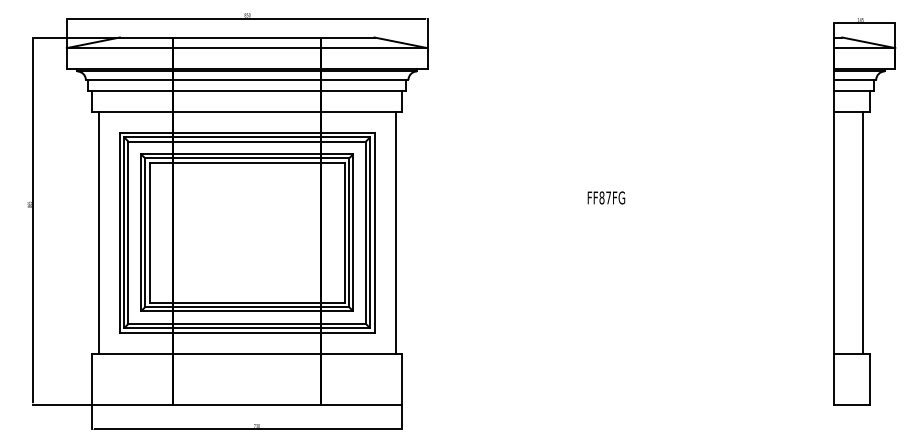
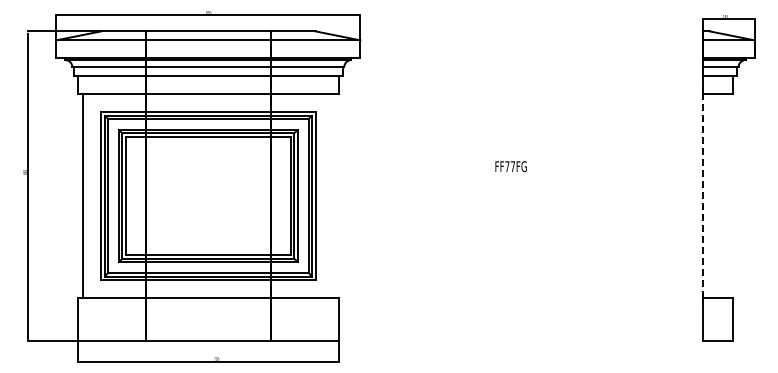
text: (602, 197) -> (507, 166), FF87FG -> FF77FG
line: (395, 232) -> (333, 195), removed
line: (863, 232) -> (727, 195), removed
line: (833, 233) -> (702, 196), solid -> dashed

